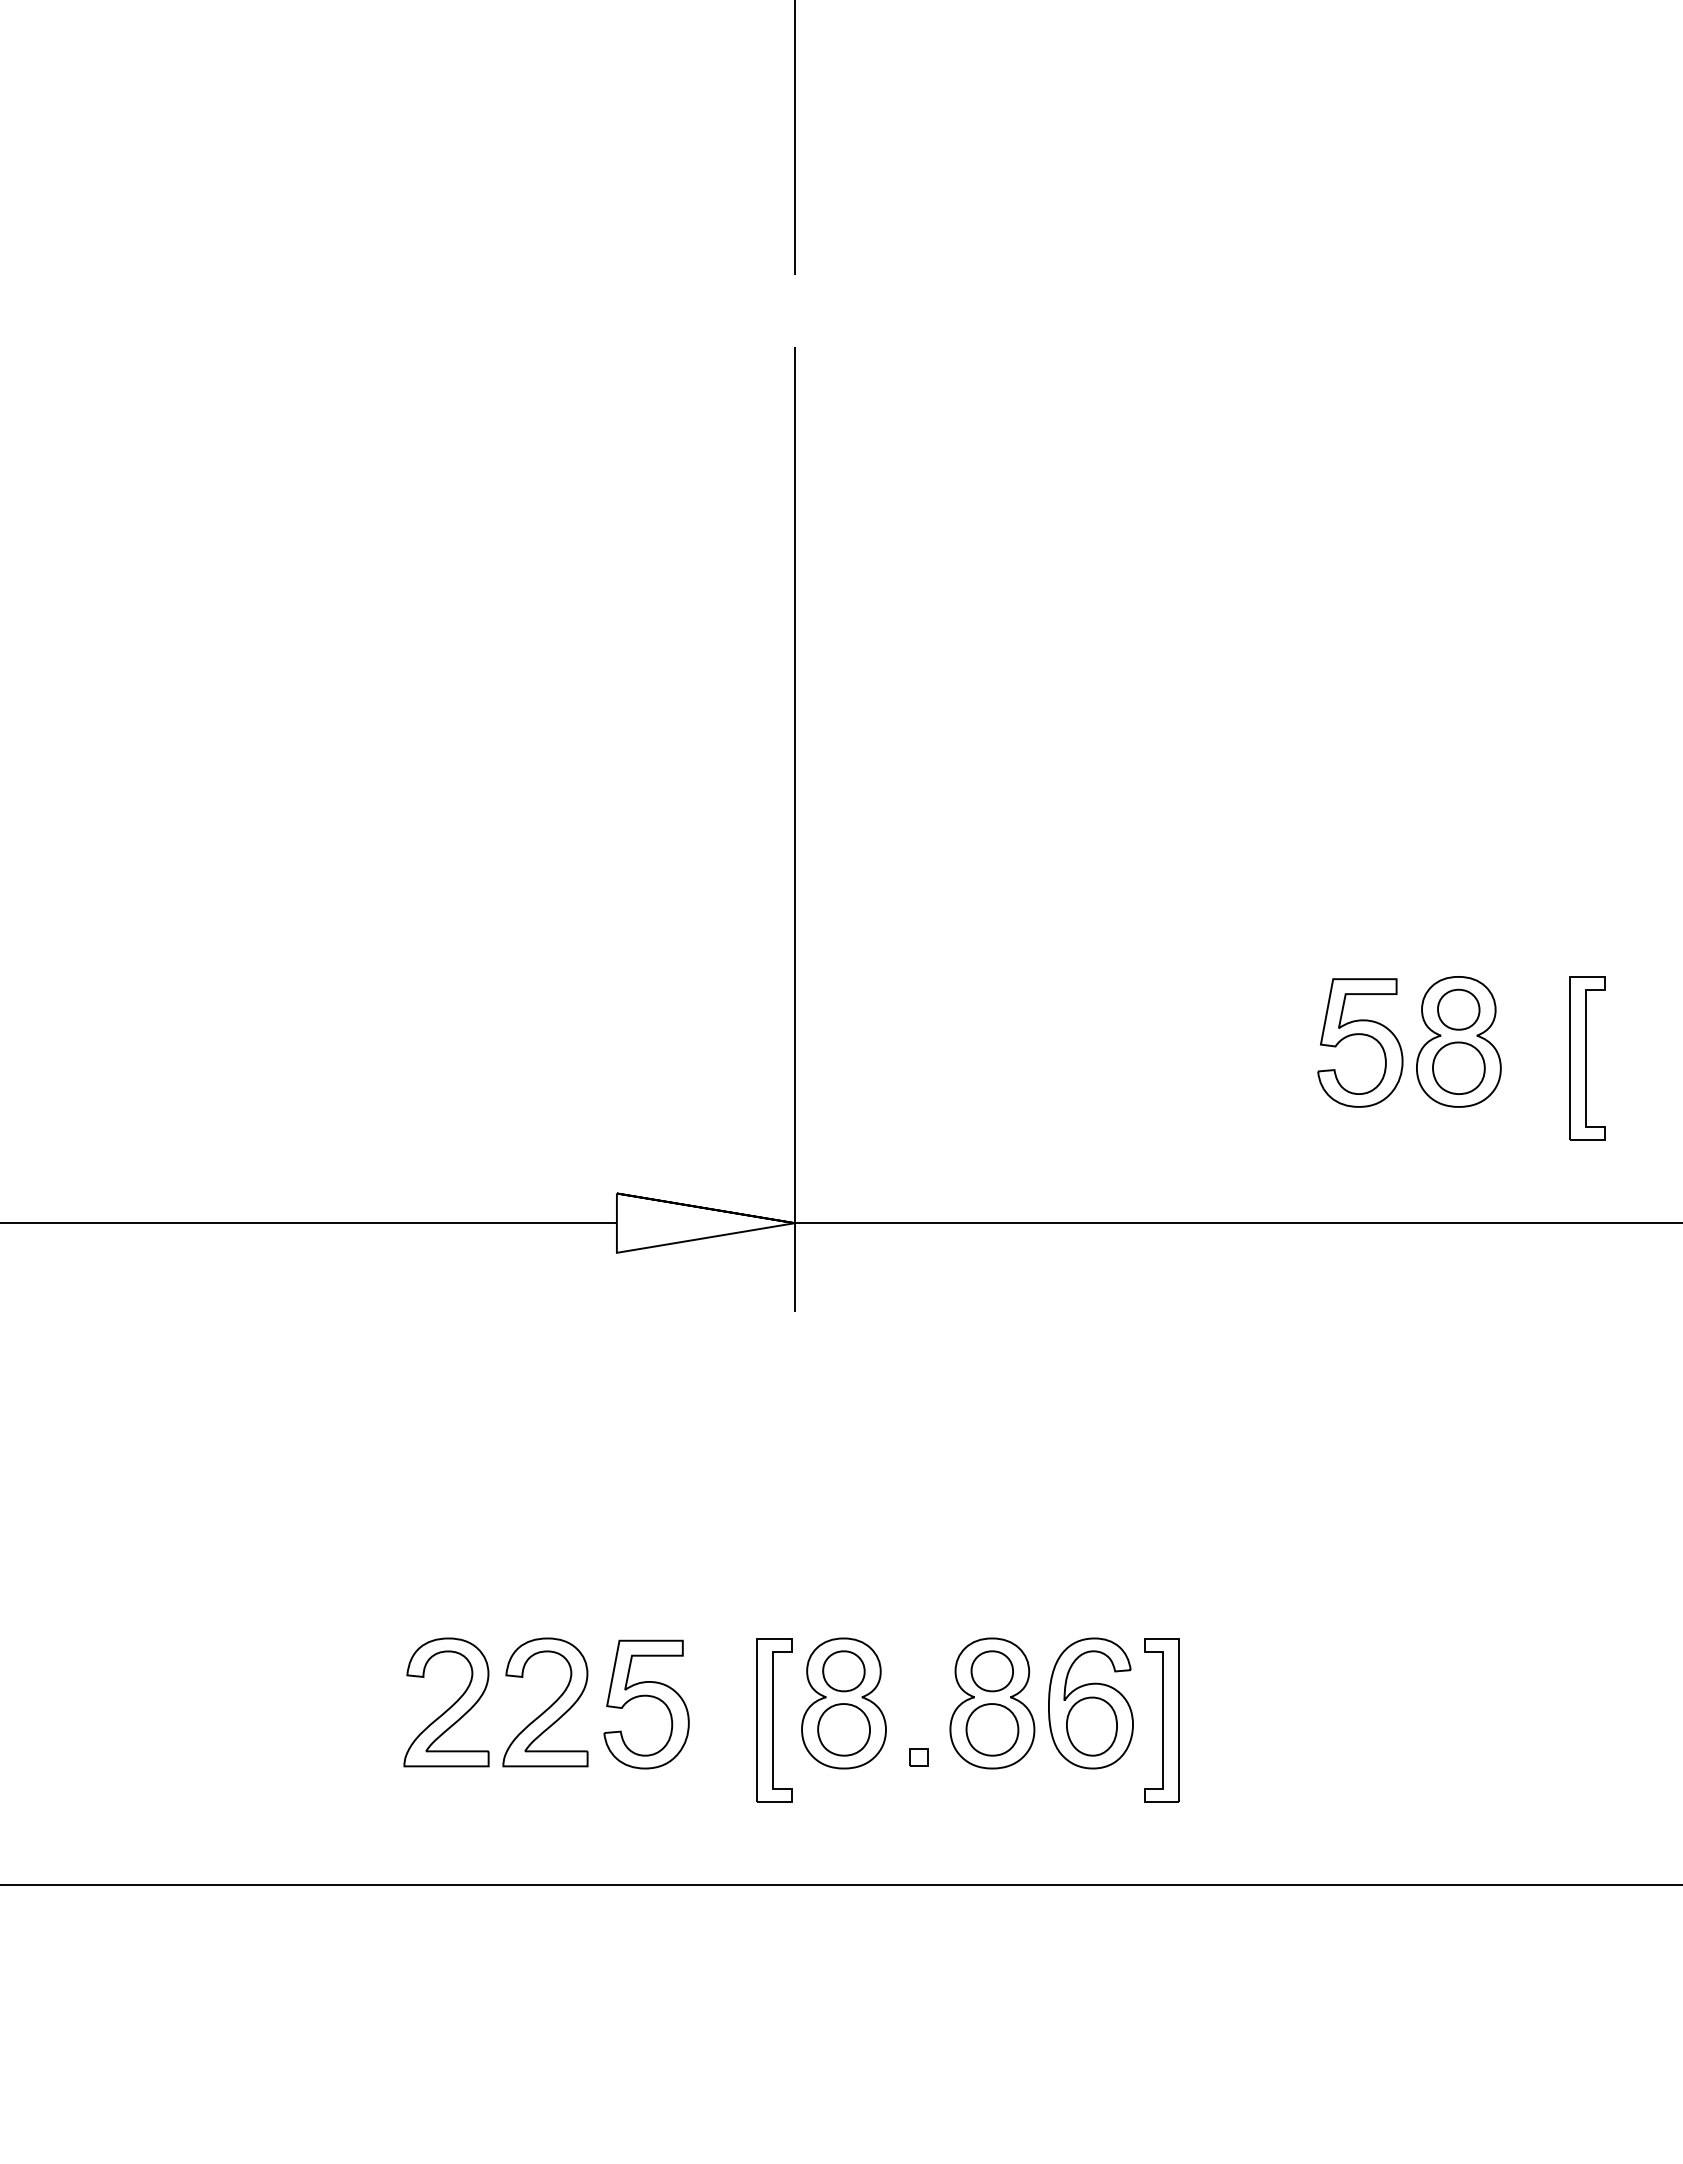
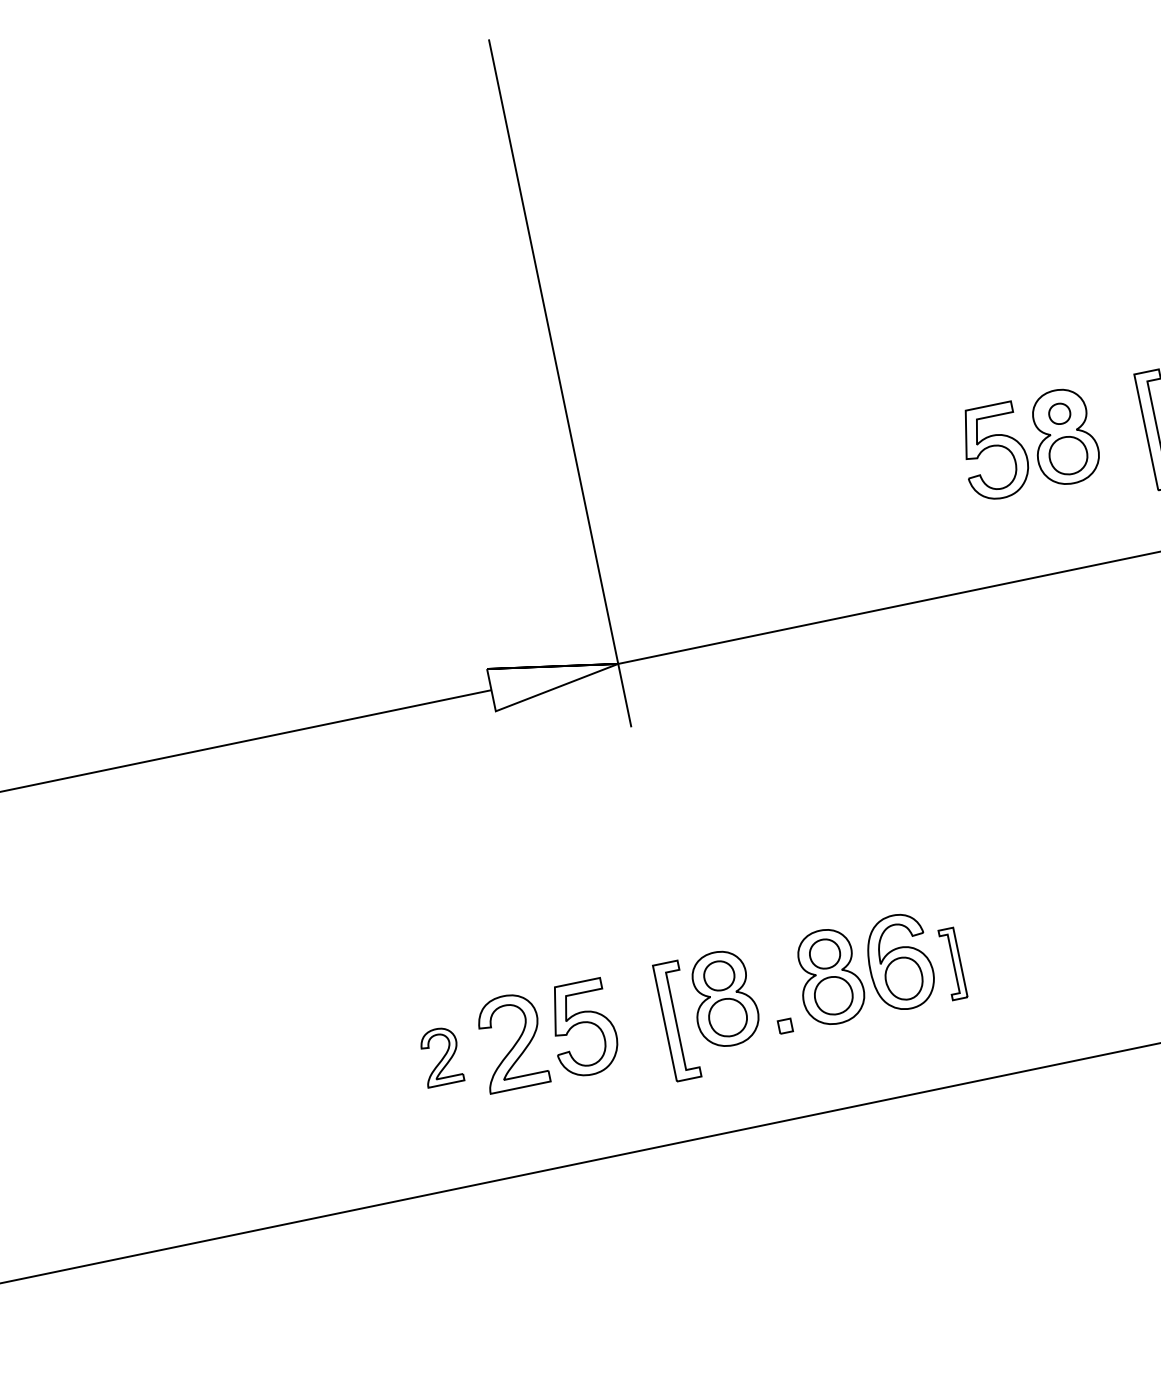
part: (1458, 1009) -> (1059, 413), size x0.7
part: (446, 1702) -> (440, 1056), size x0.6
part: (1161, 1720) -> (952, 964), size x0.6

